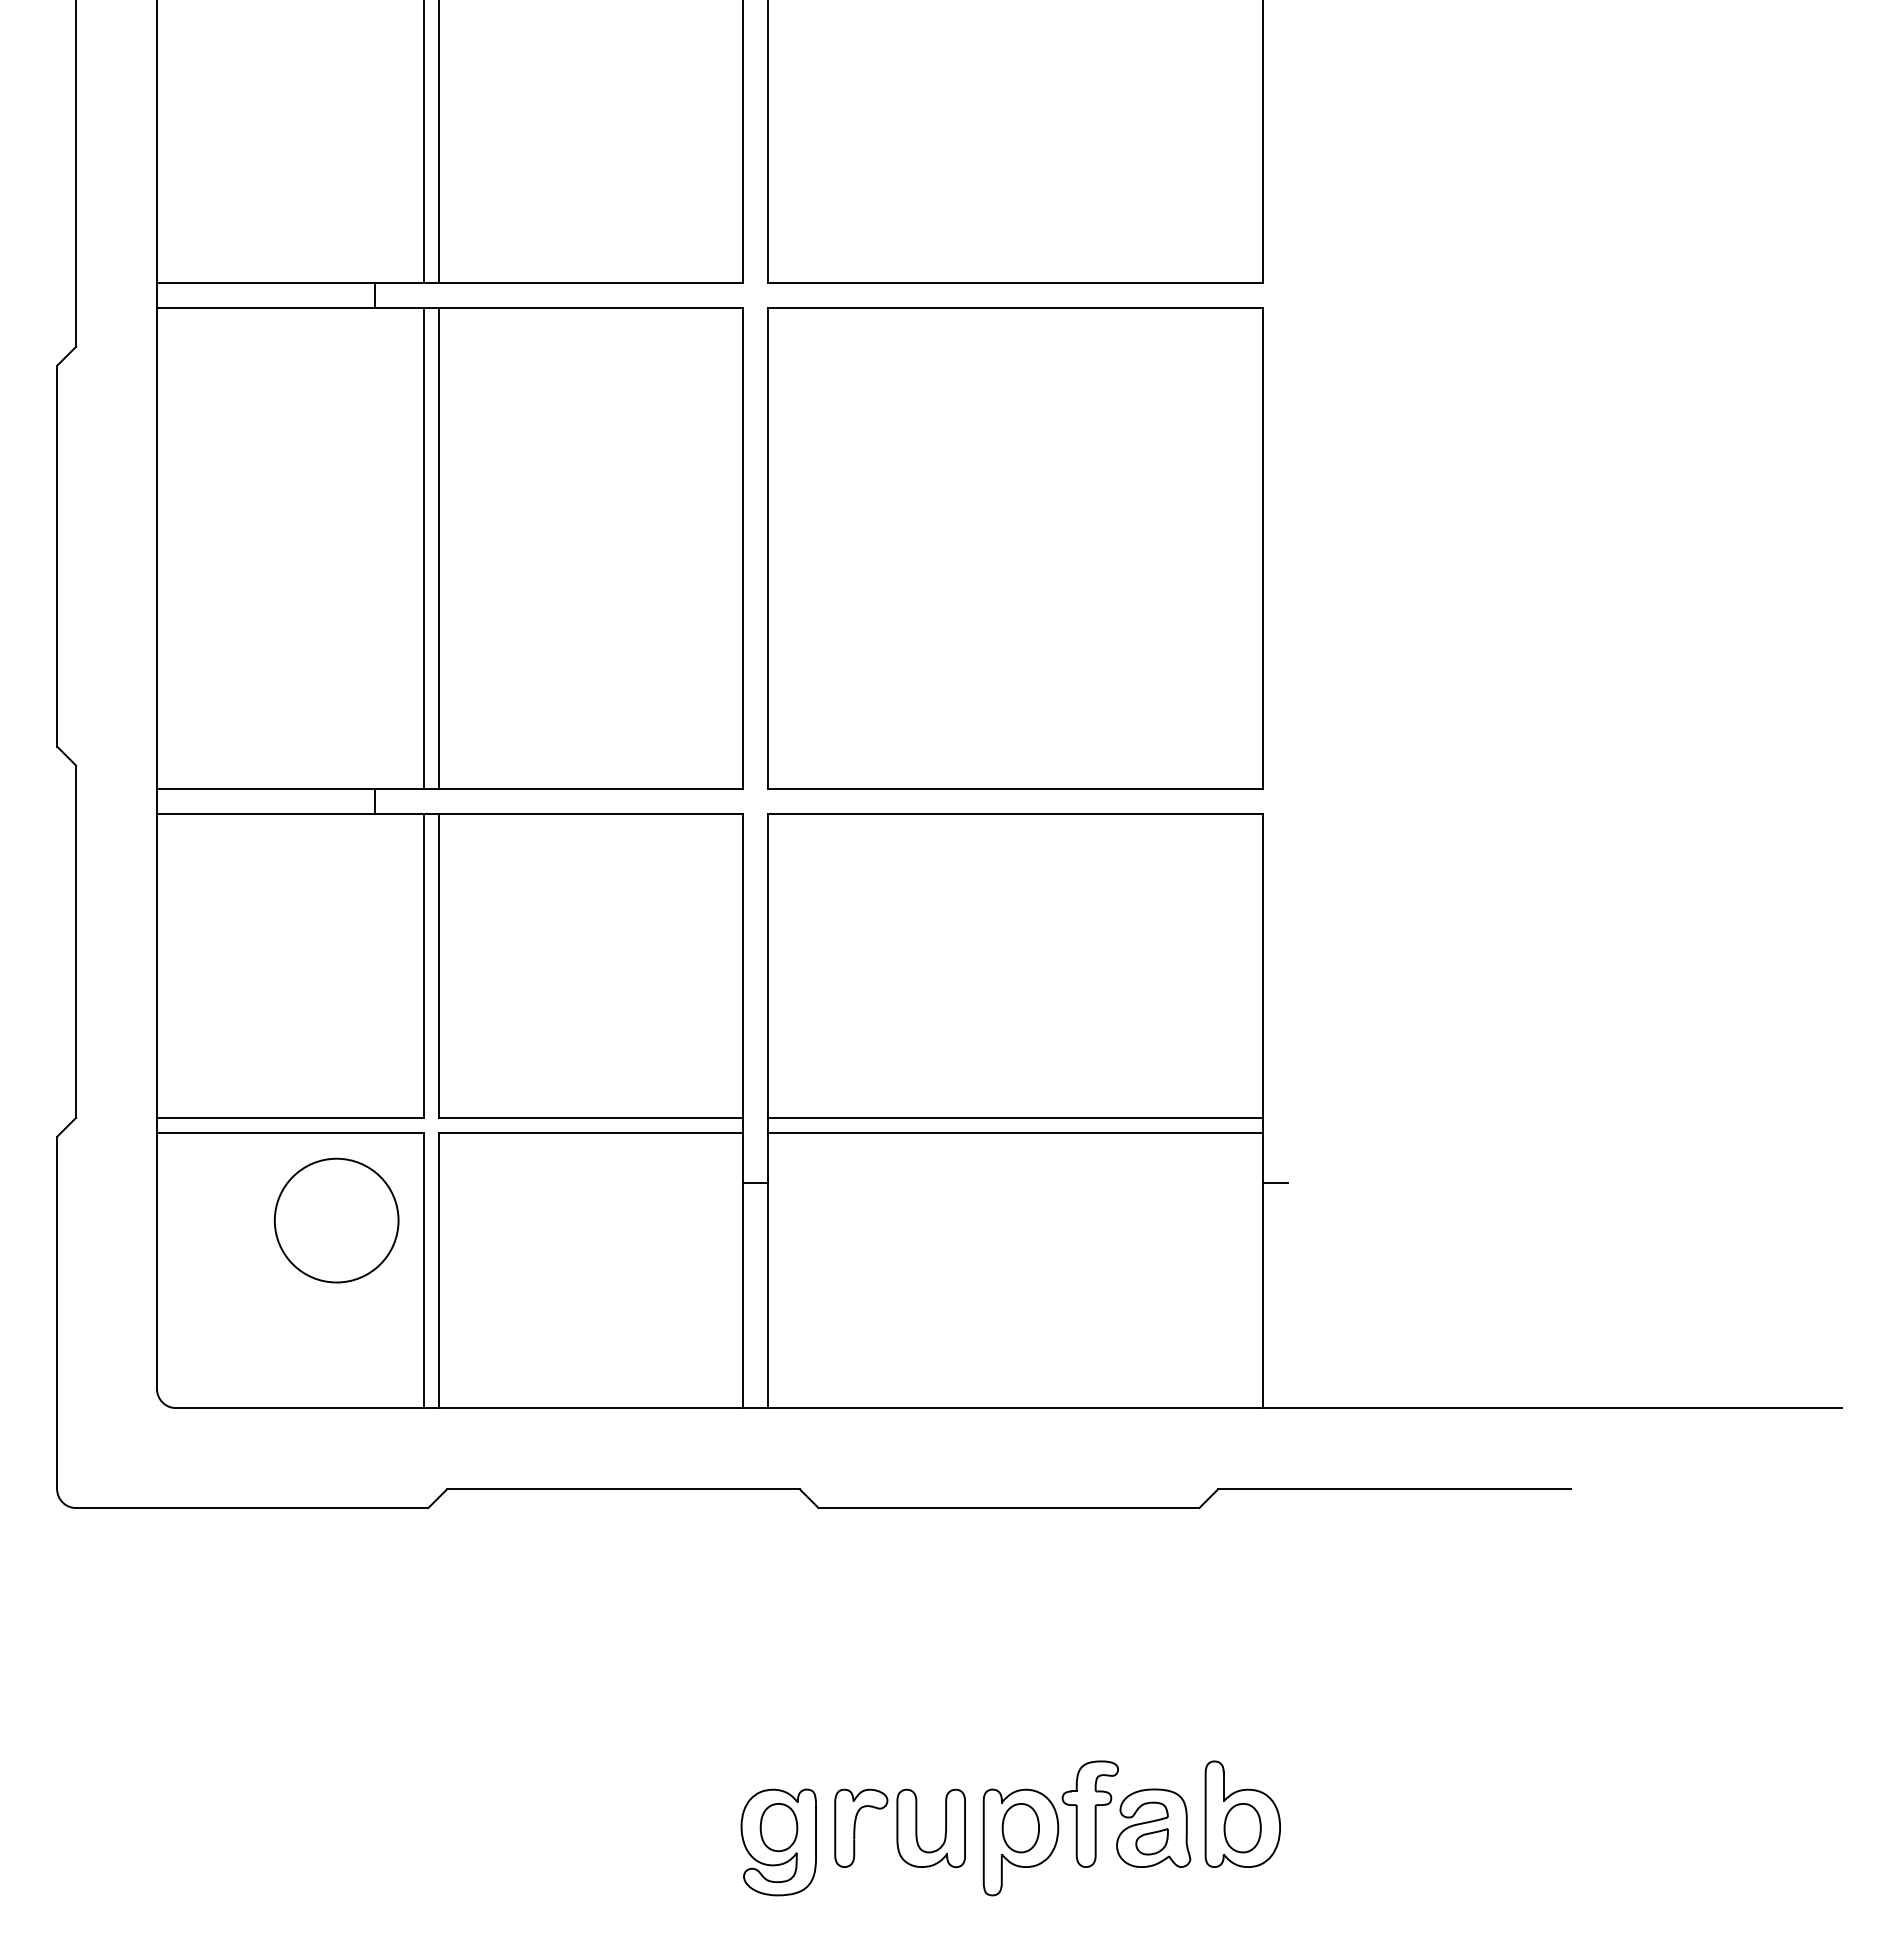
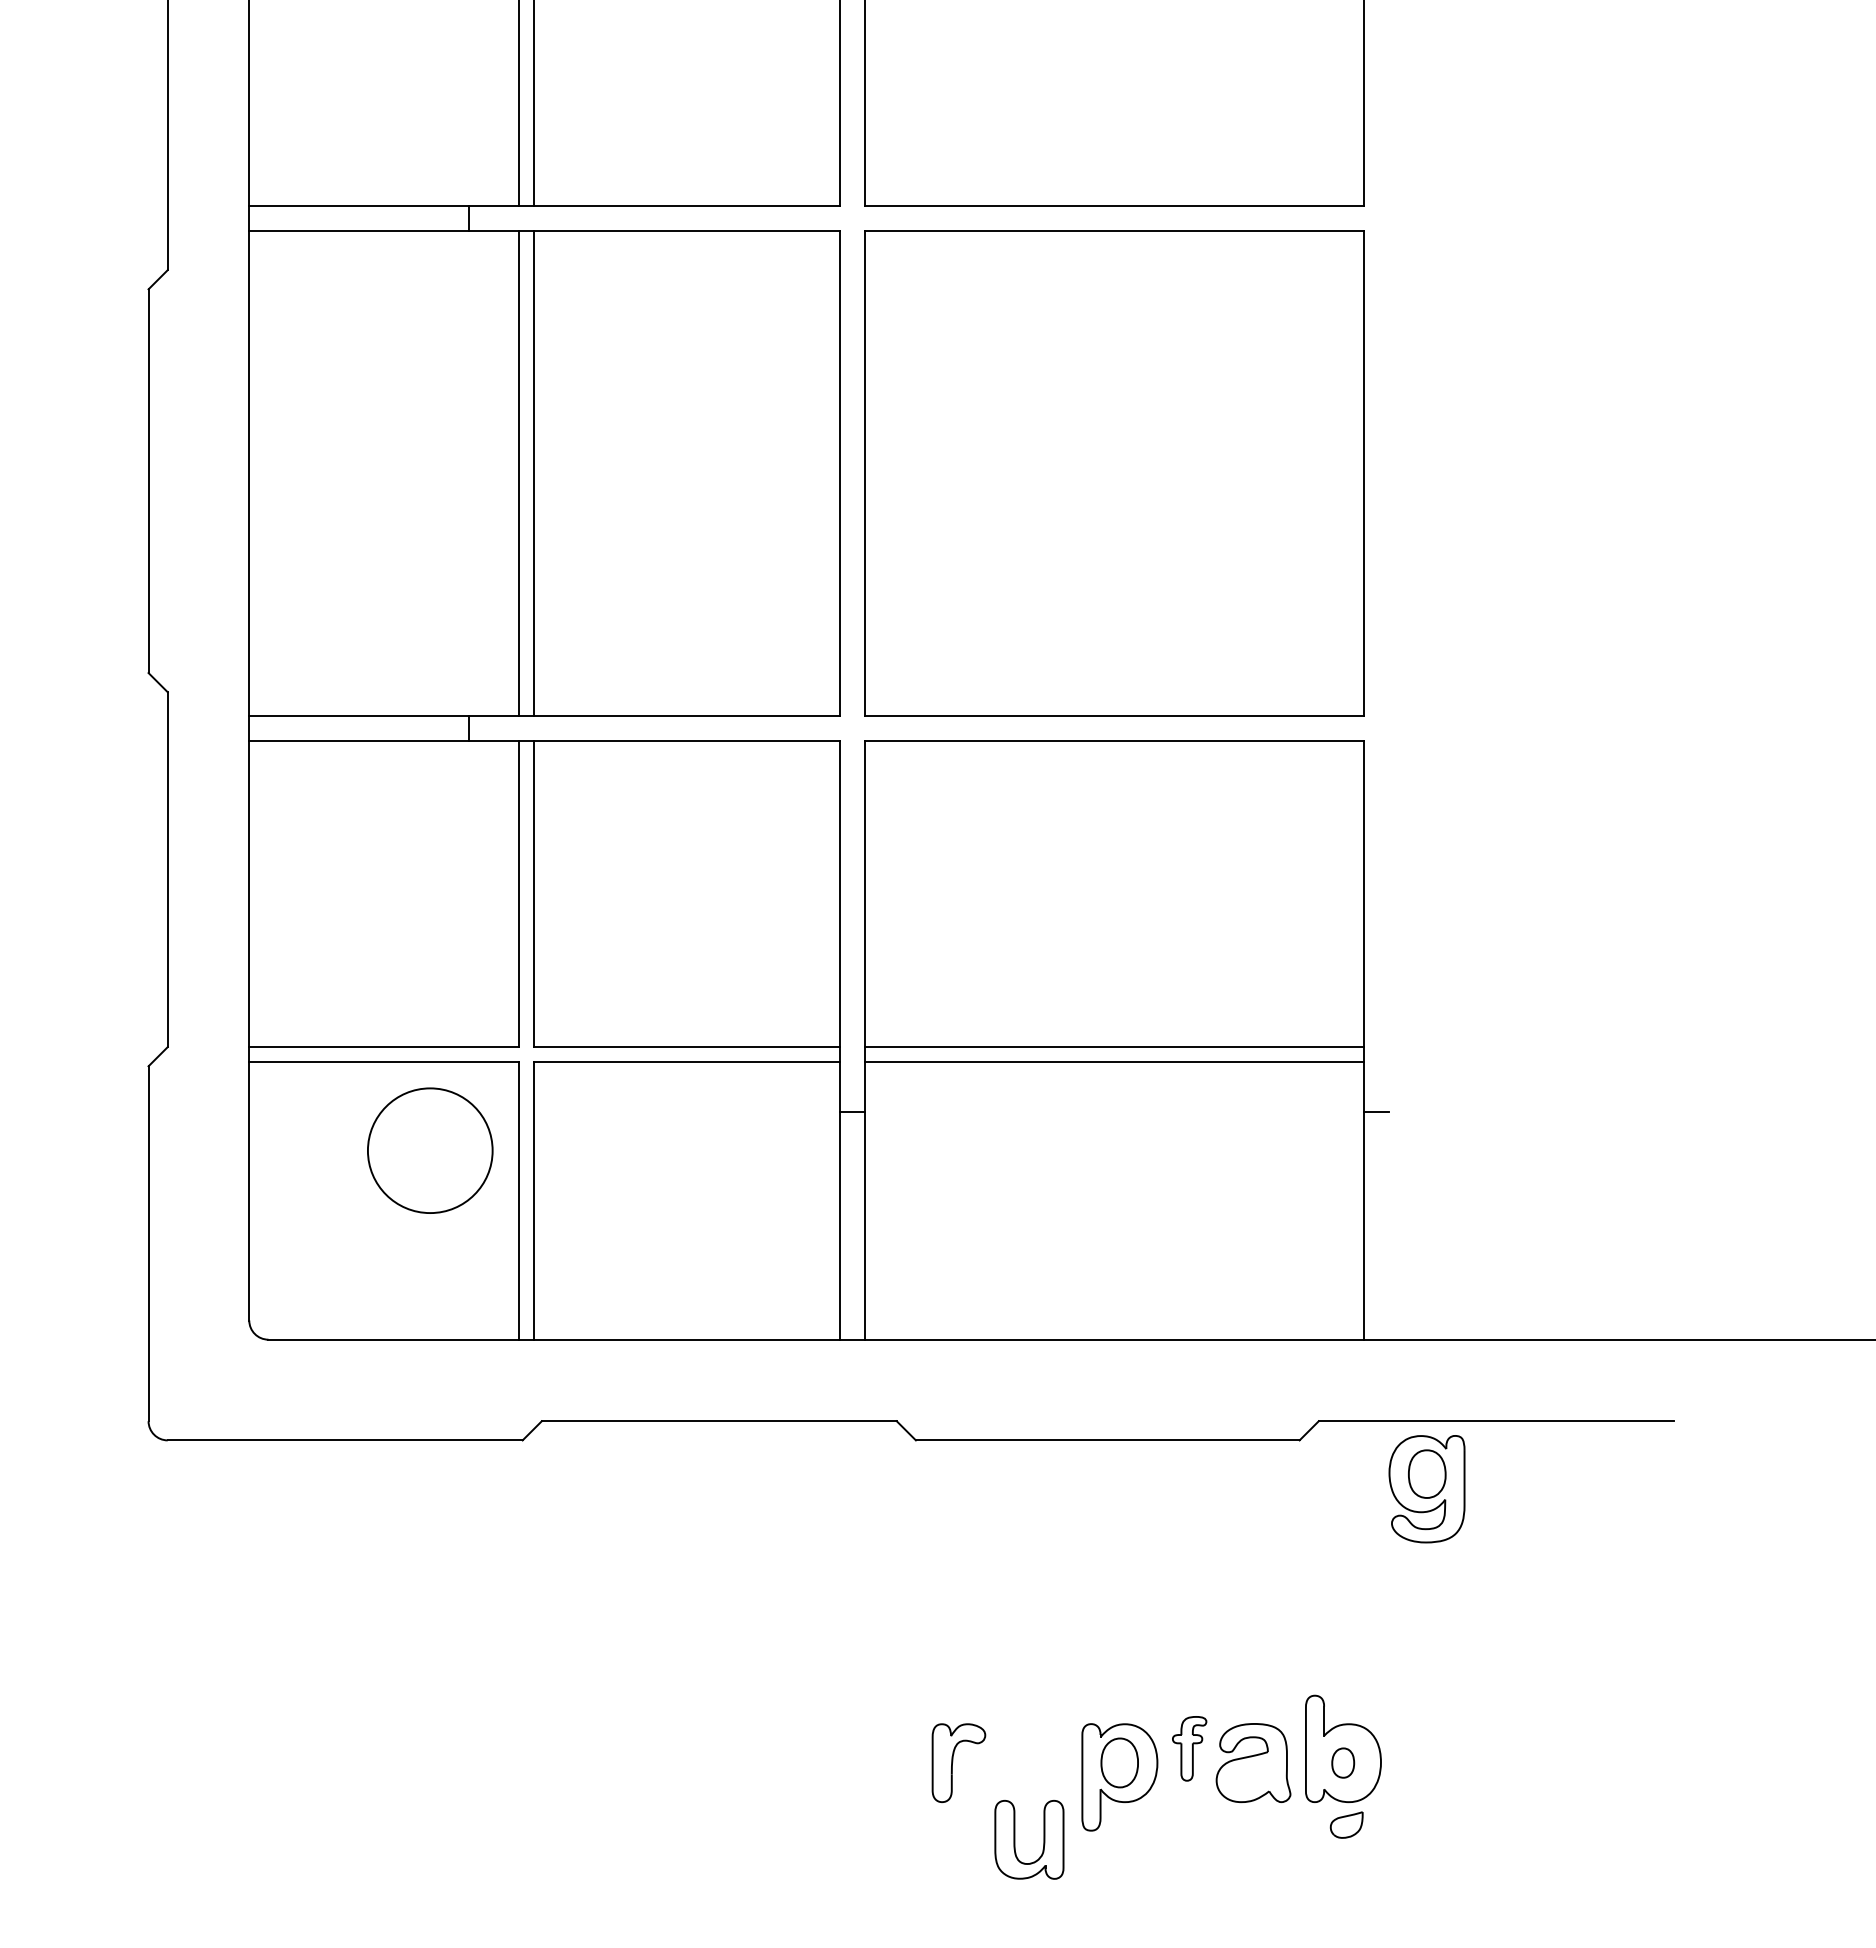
part: (1089, 1813) -> (1188, 1748), size x0.6
part: (917, 1828) -> (1015, 1839), moved
part: (1242, 1828) -> (1343, 1763), size x0.6
part: (1151, 1841) -> (1346, 1824), moved
part: (778, 1842) -> (1426, 1489), moved

